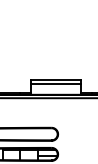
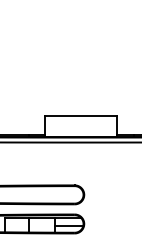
line: (55, 84) -> (80, 122), removed

